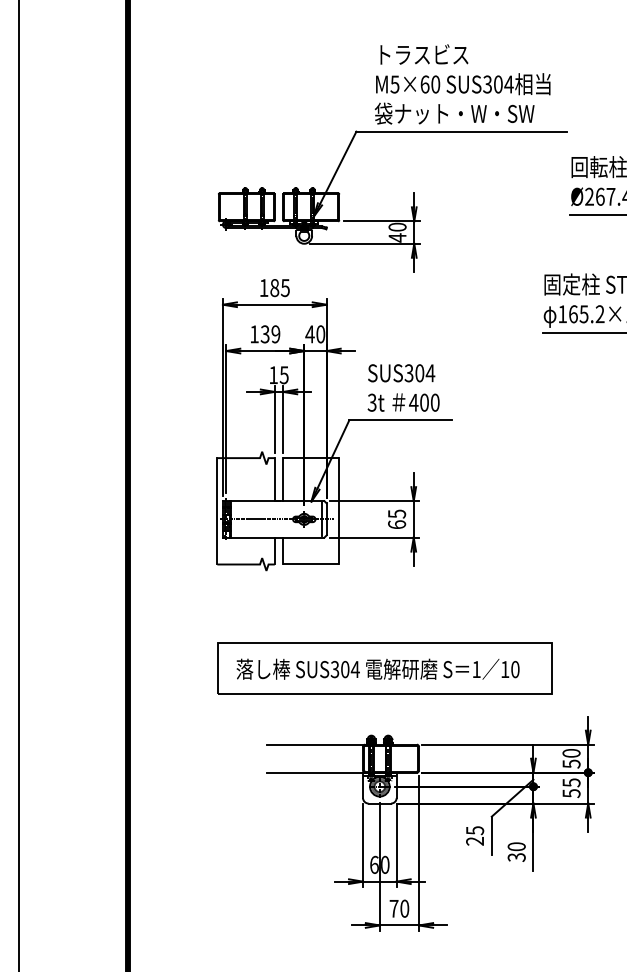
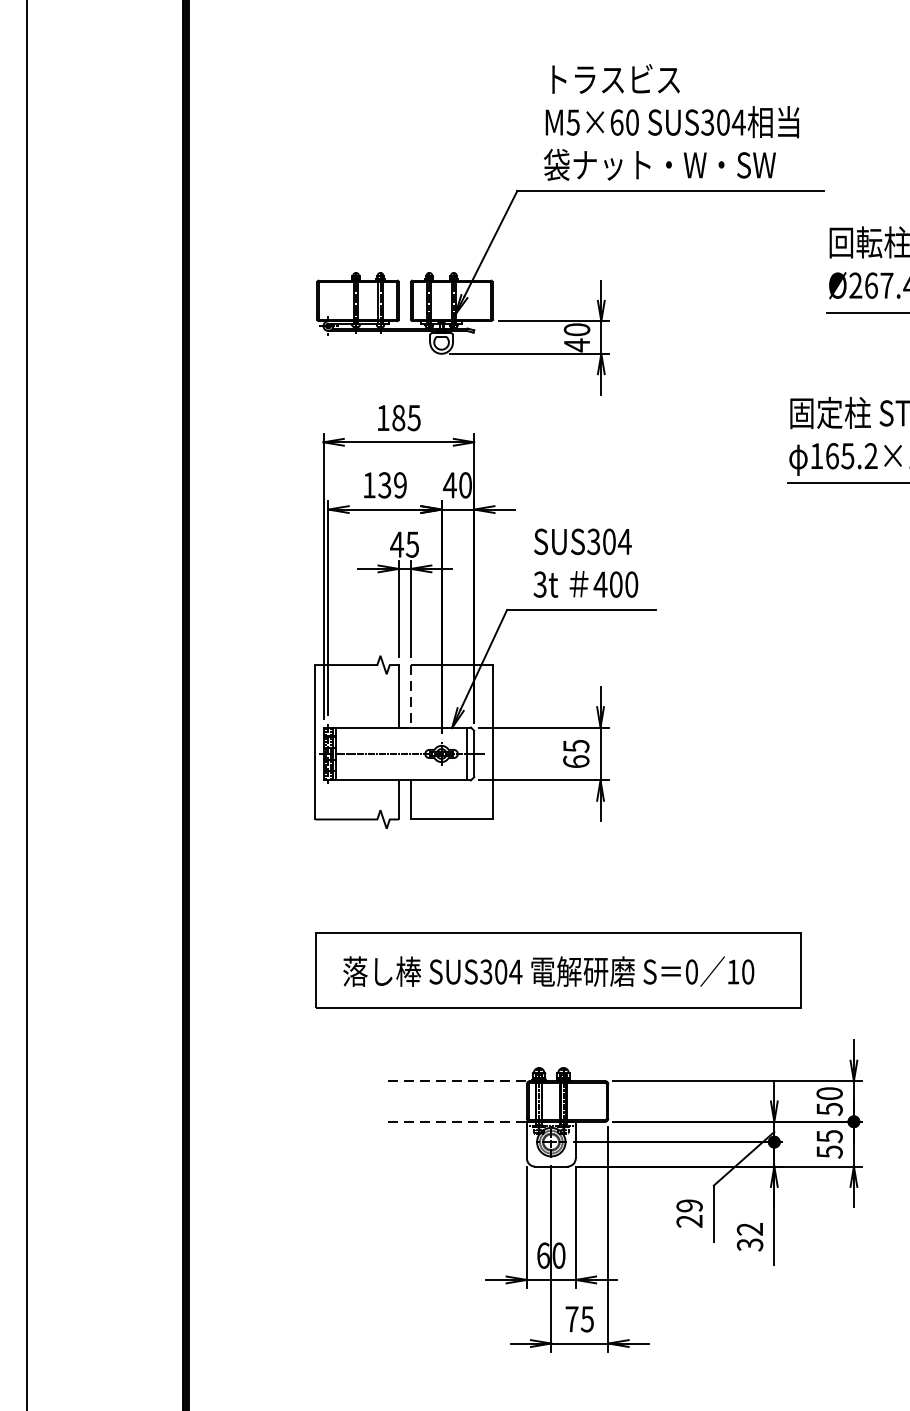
text: (273, 374) -> (396, 543), 15 -> 45
line: (283, 479) -> (411, 696), solid -> dashed
text: (476, 669) -> (691, 971), 1 -> 0
line: (316, 744) -> (459, 1080), solid -> dashed
line: (315, 772) -> (457, 1121), solid -> dashed
text: (474, 830) -> (688, 1205), 25 -> 29
text: (516, 846) -> (749, 1228), 30 -> 32
text: (404, 908) -> (587, 1318), 70 -> 75

